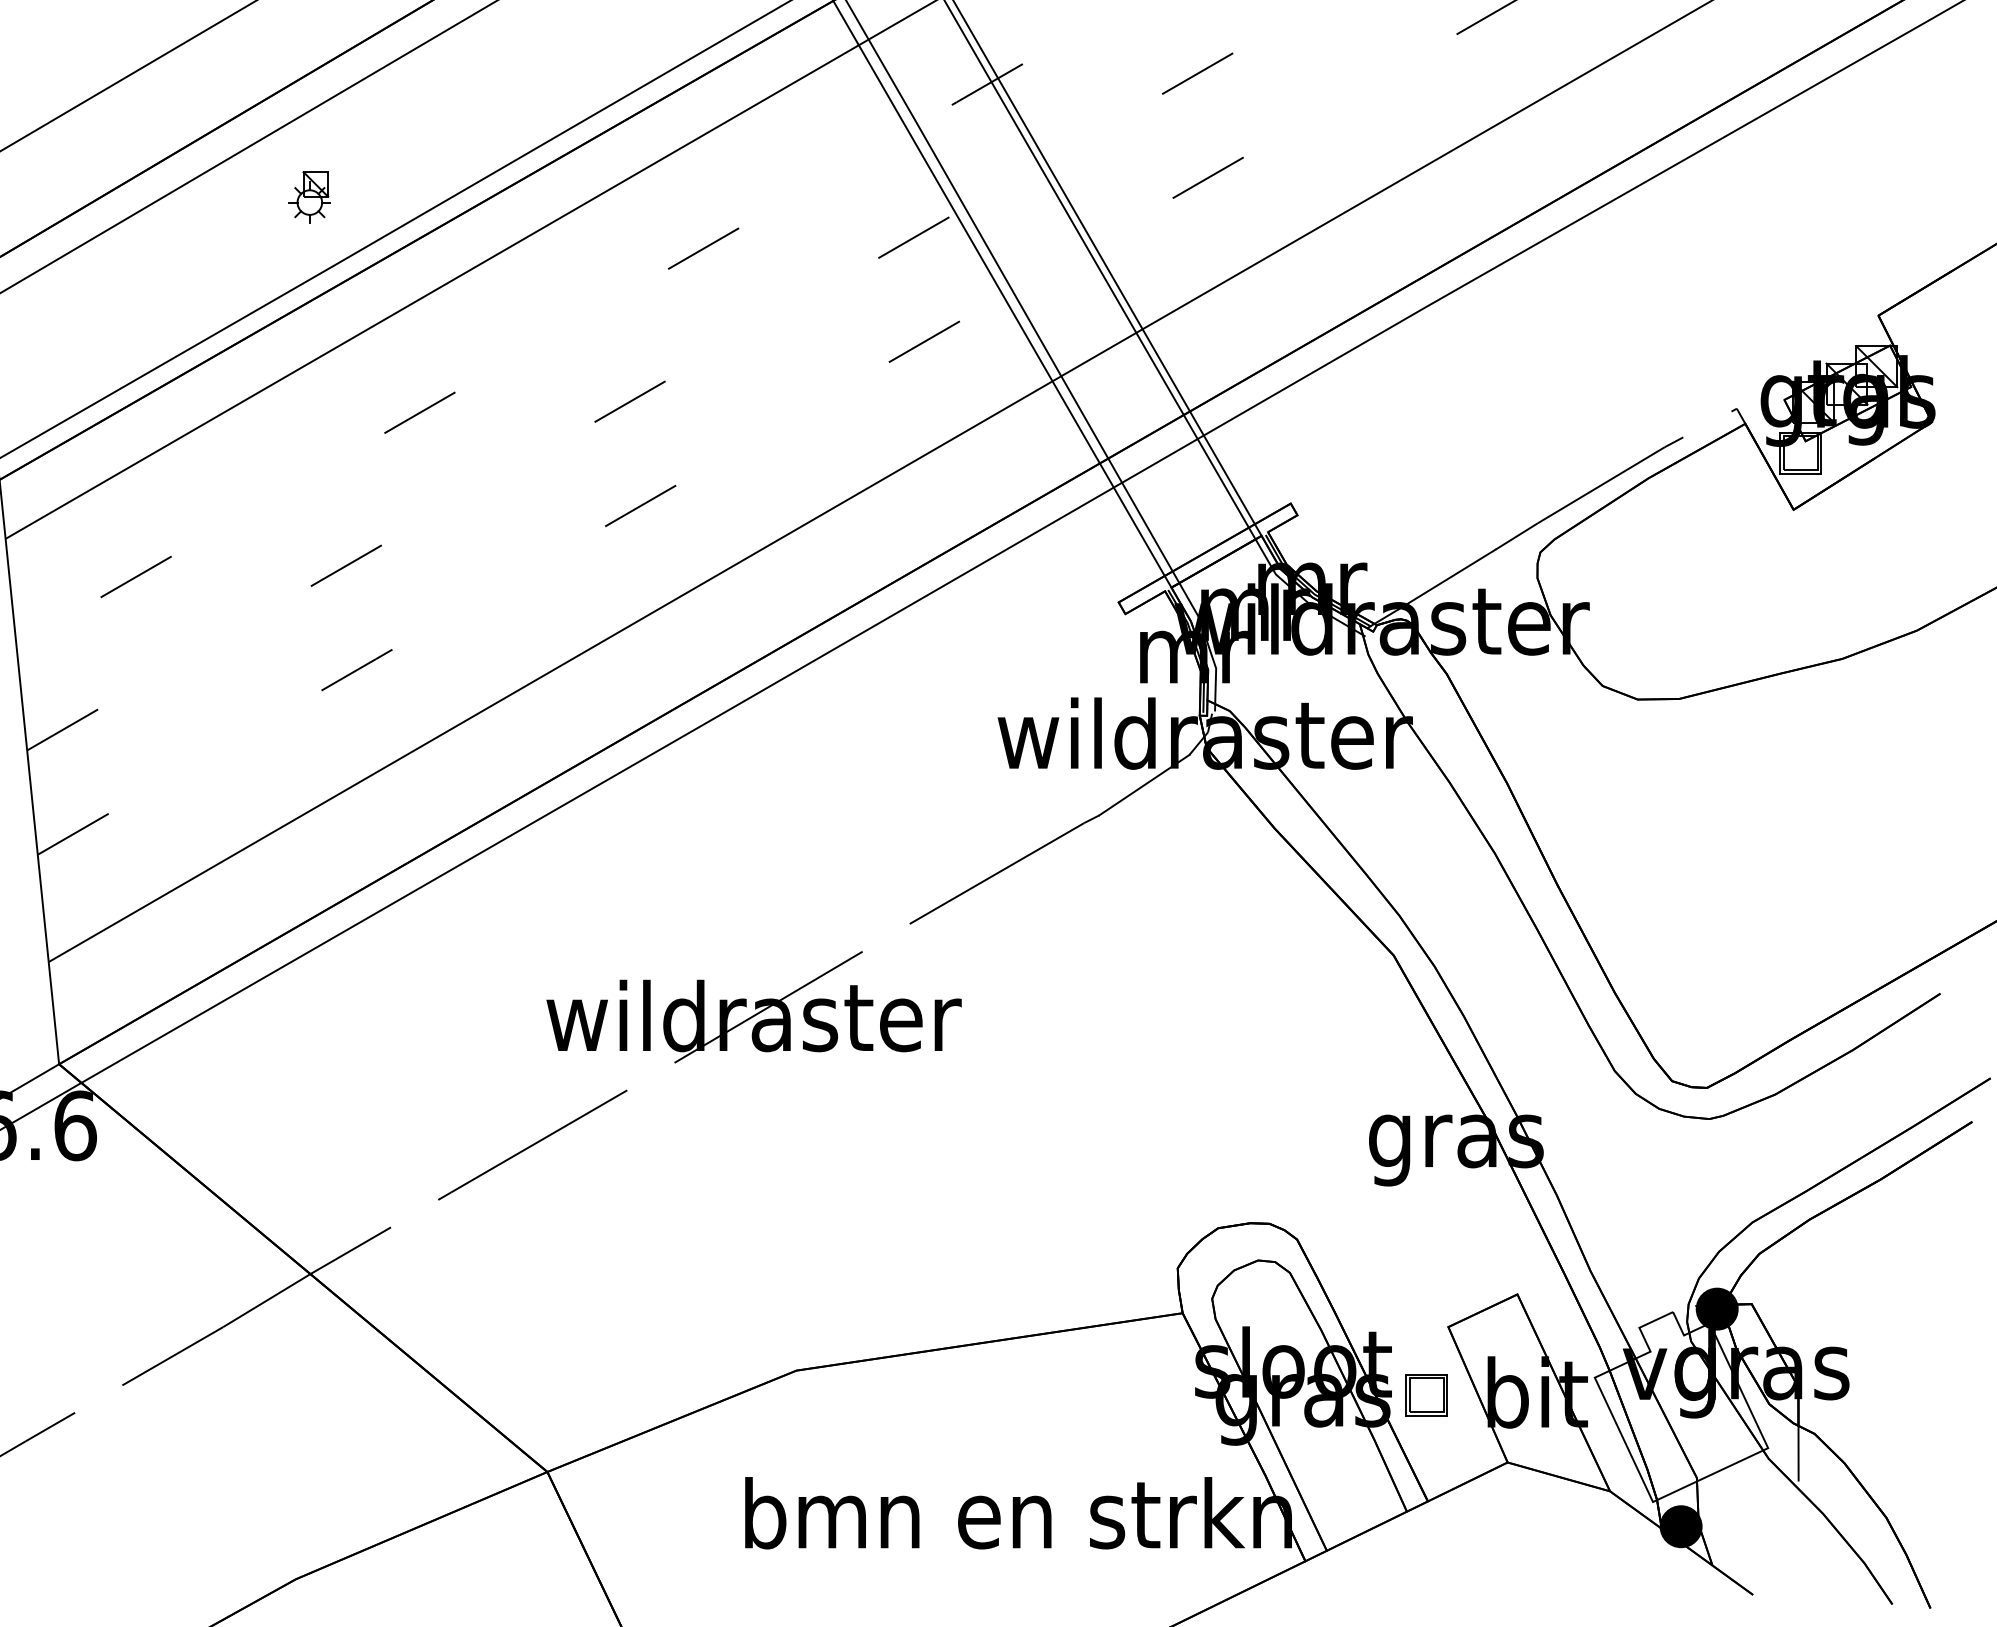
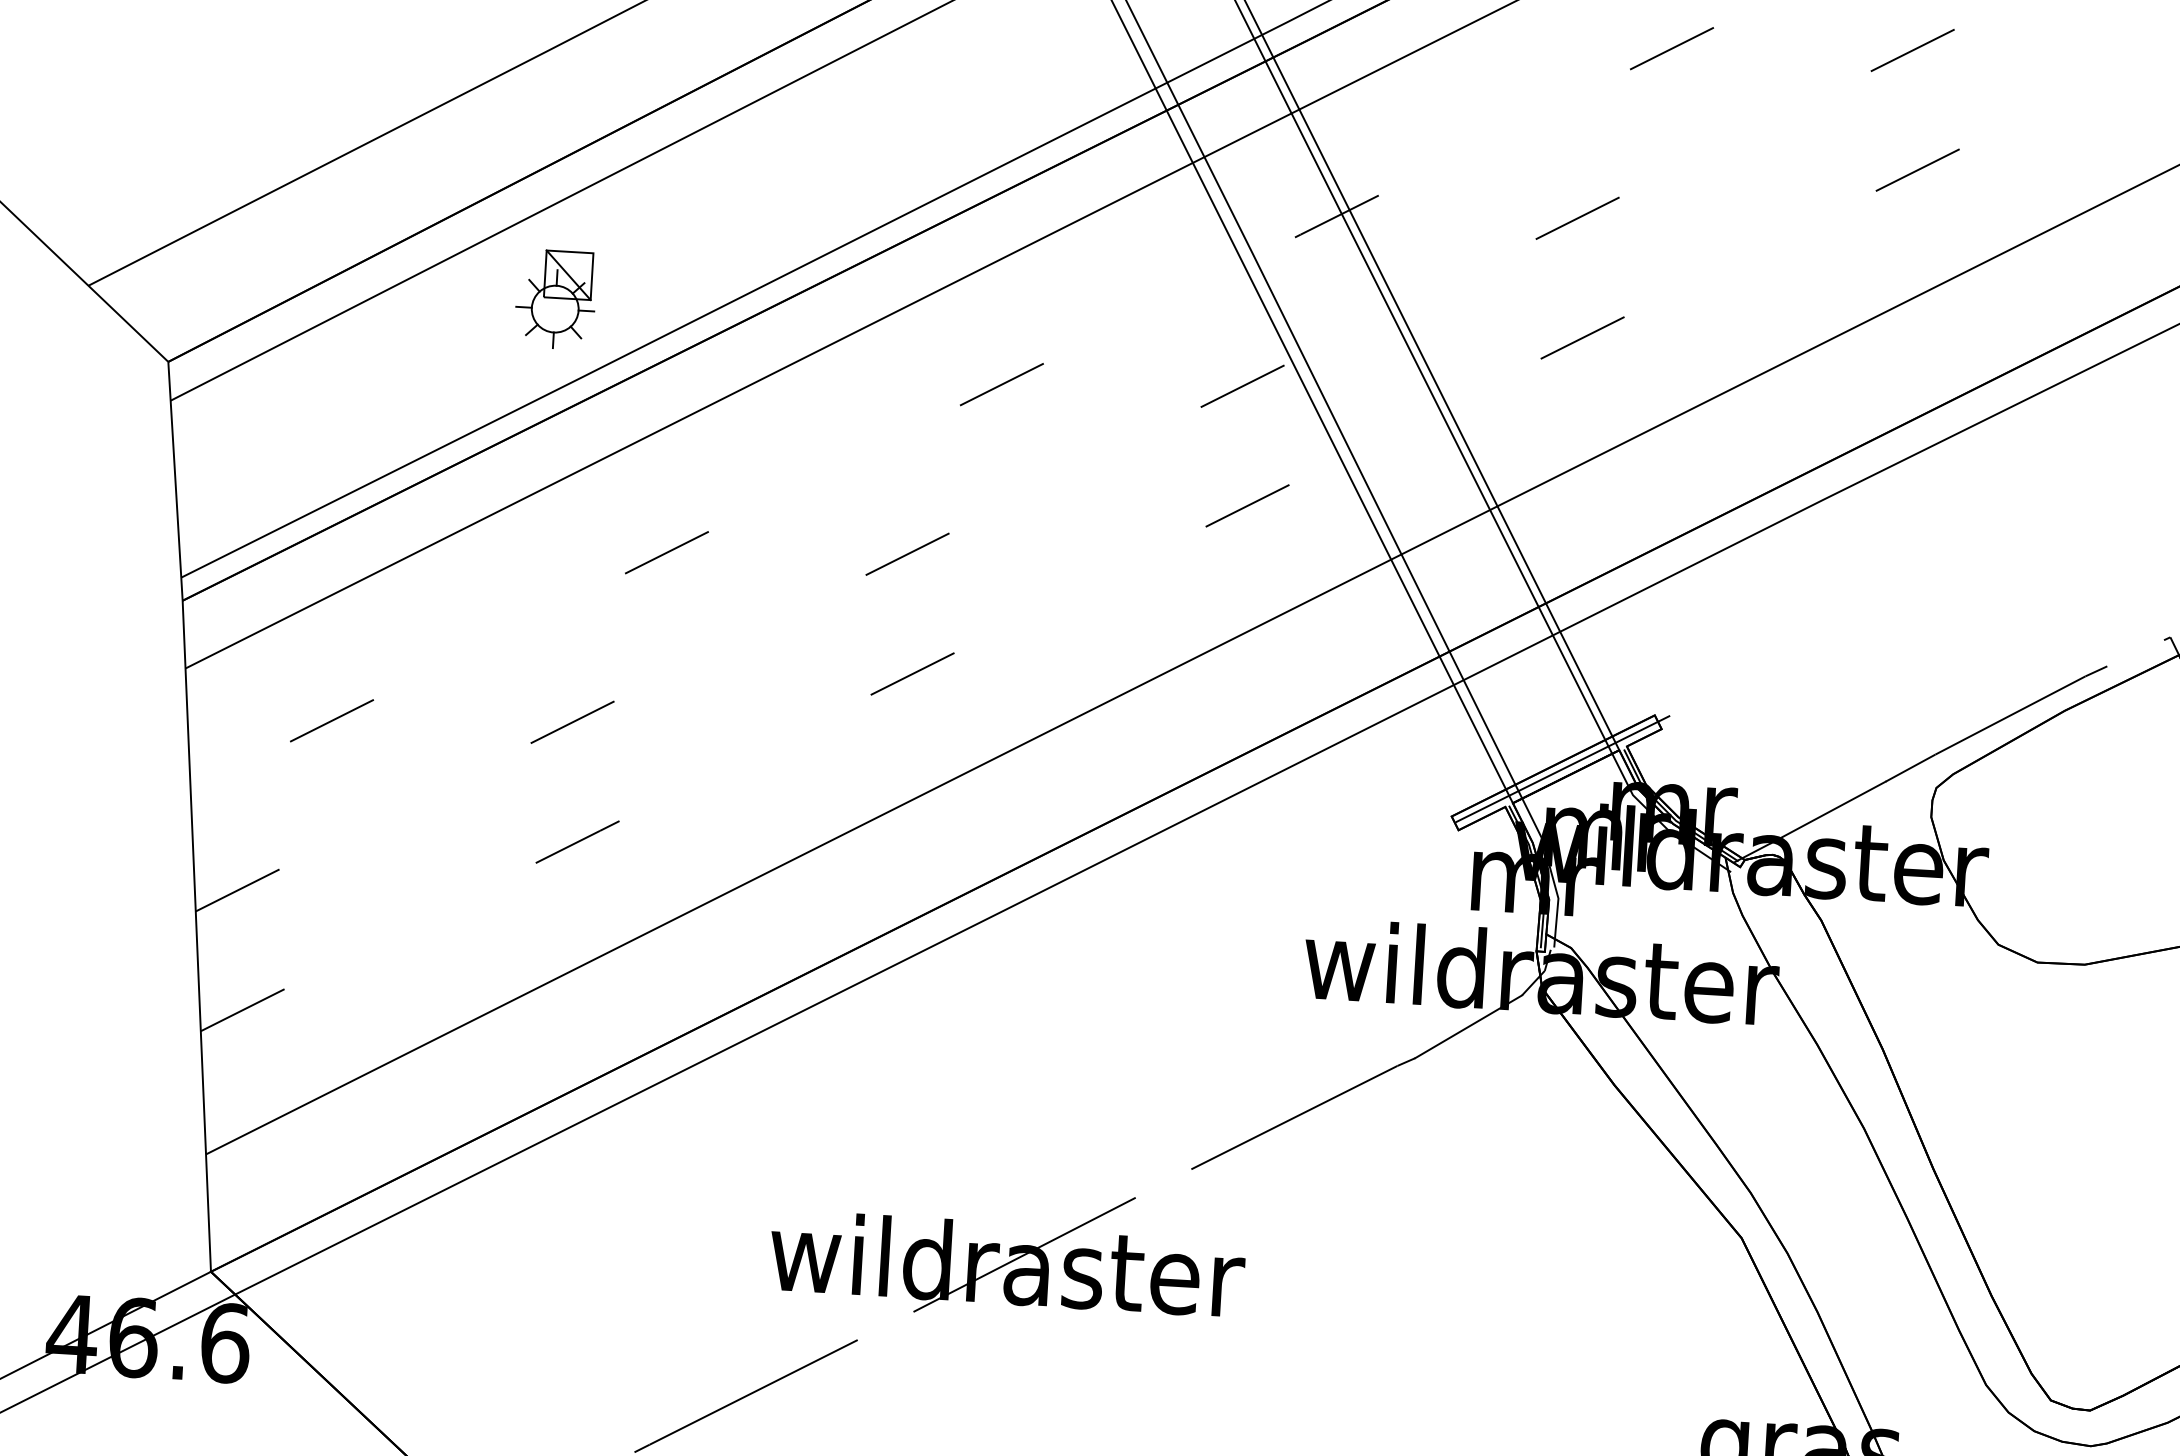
part: (309, 197) -> (555, 299), size x1.67
line: (1213, 554) -> (1563, 768), added

